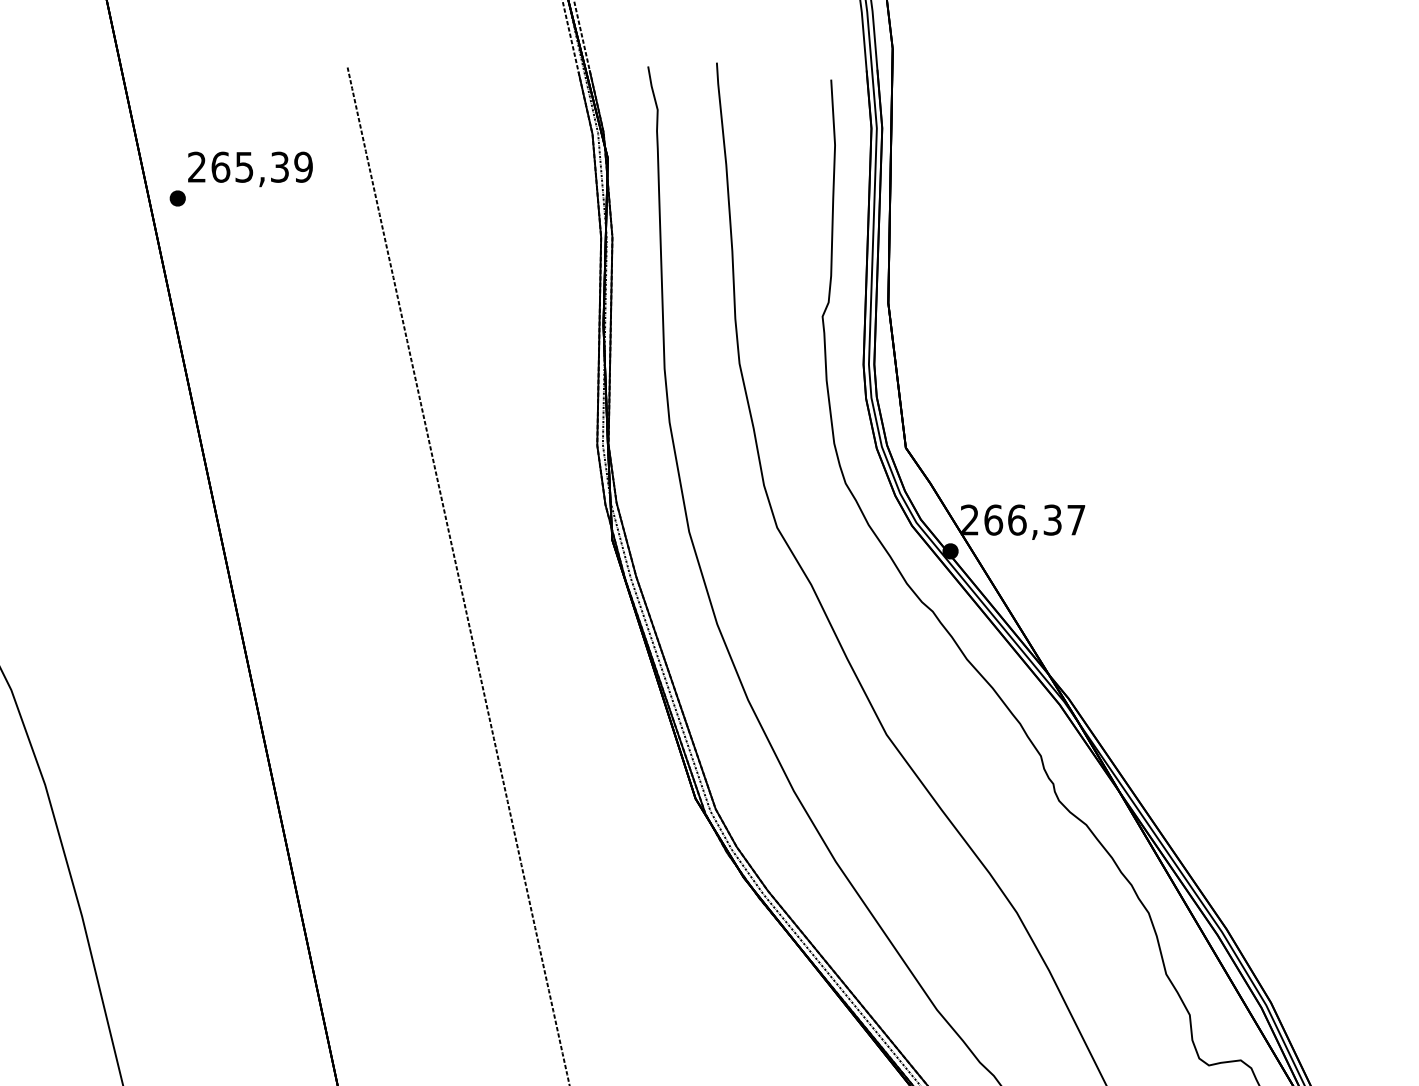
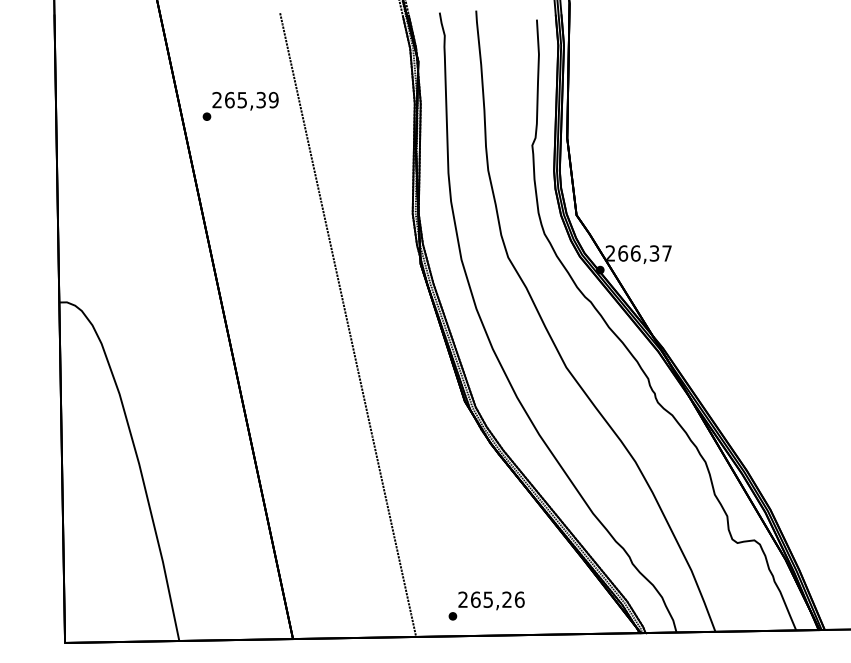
text: (240, 179) -> (240, 106), moved

